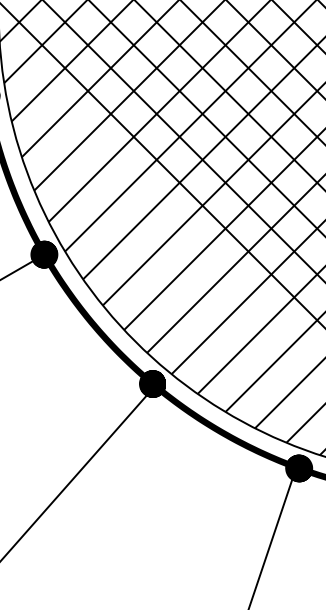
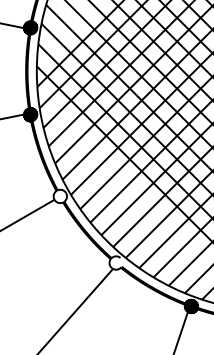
hatch: (44, 254) -> (60, 196), removed
hatch: (151, 383) -> (115, 262), removed

